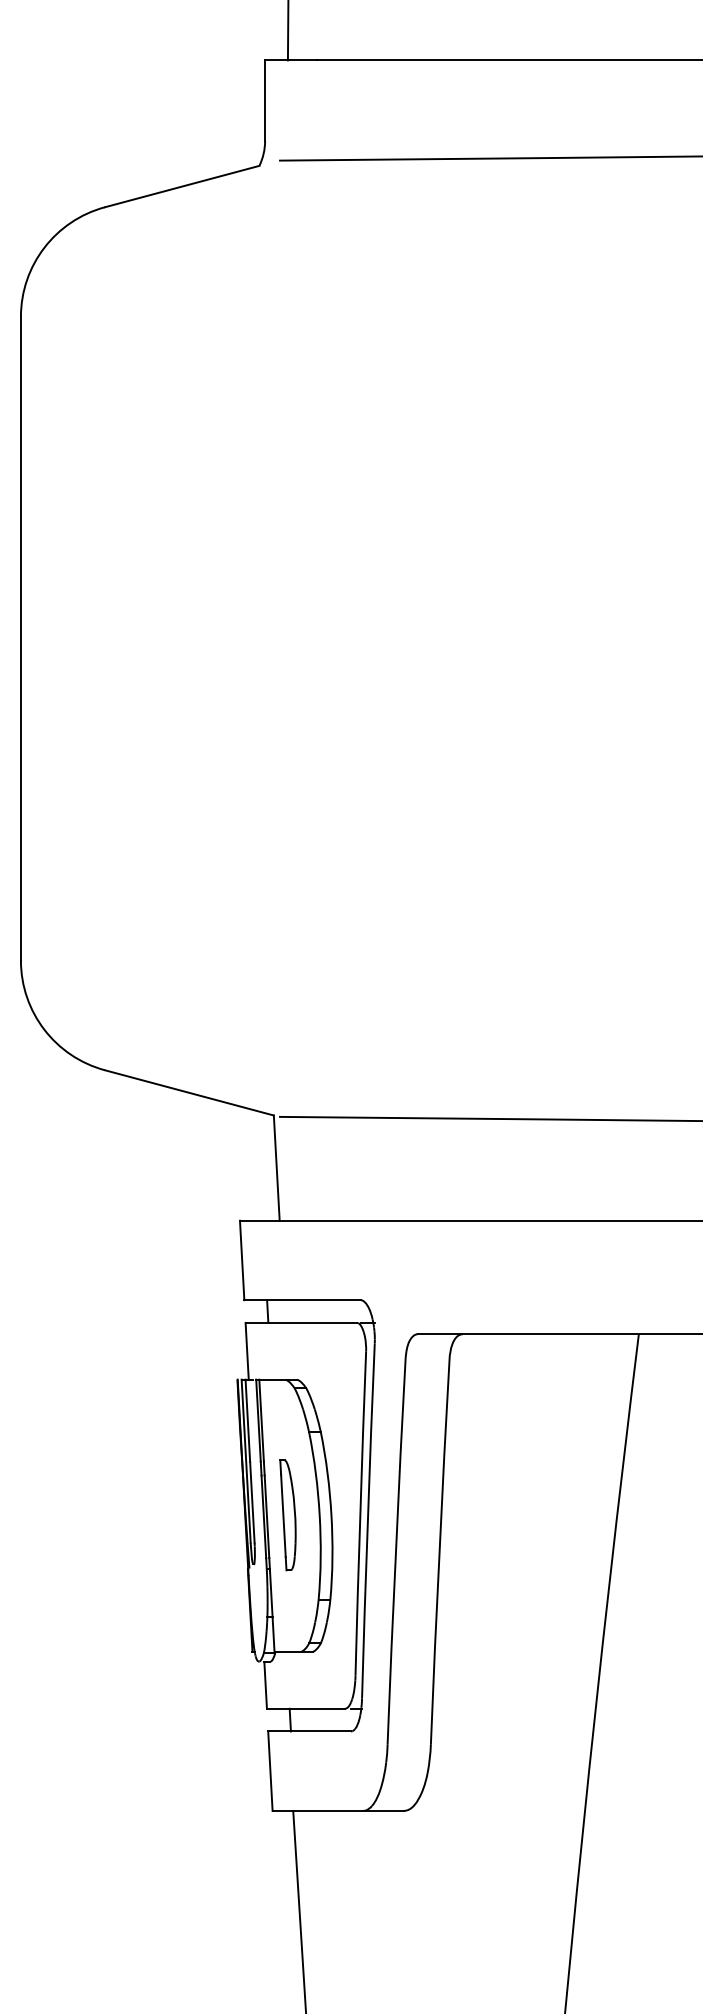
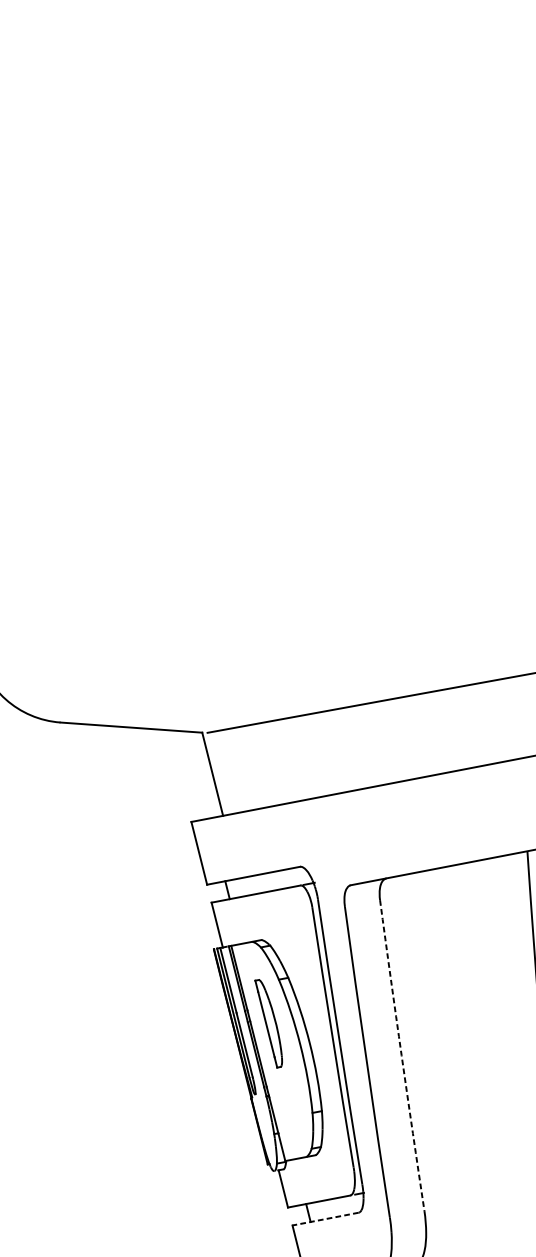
part: (287, 1515) -> (269, 1023), moved
arc: (439, 1551) -> (401, 1055), solid -> dashed
line: (309, 1731) -> (325, 1219), solid -> dashed

